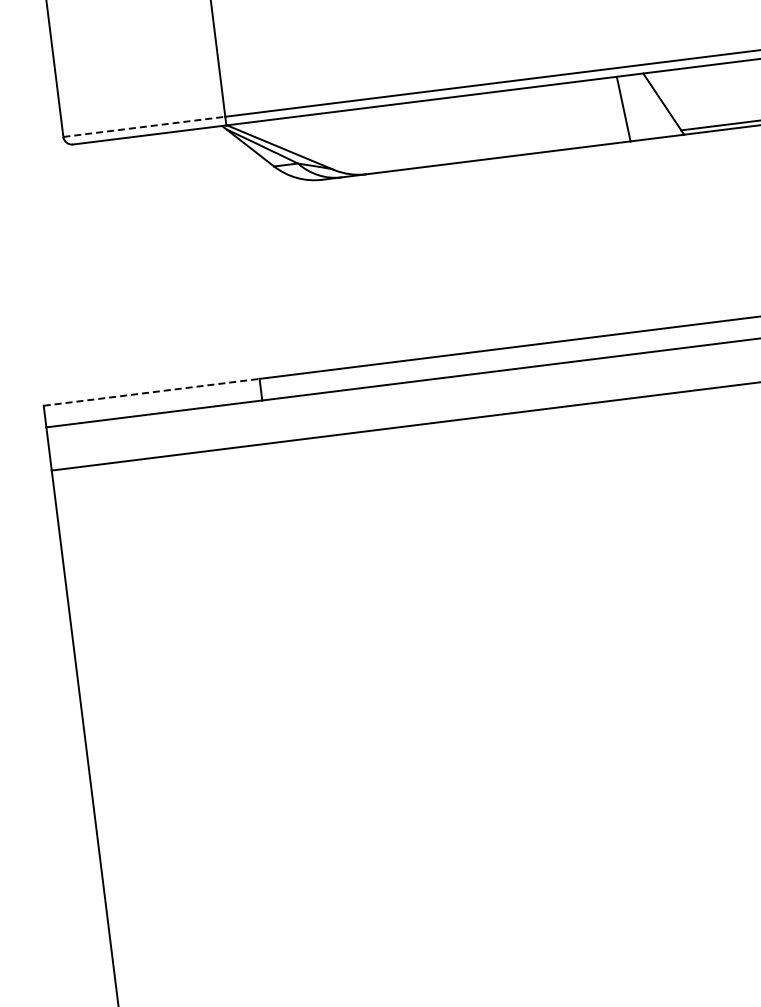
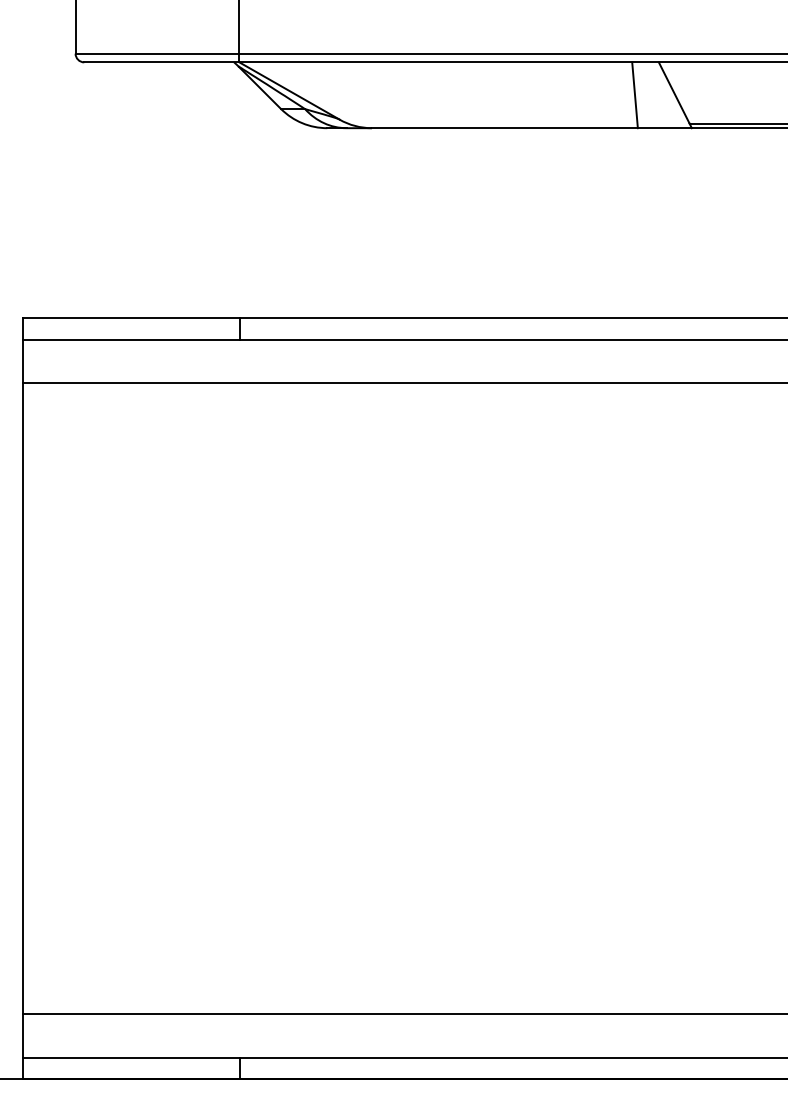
line: (144, 126) -> (157, 53), dashed -> solid
line: (151, 392) -> (131, 318), dashed -> solid

